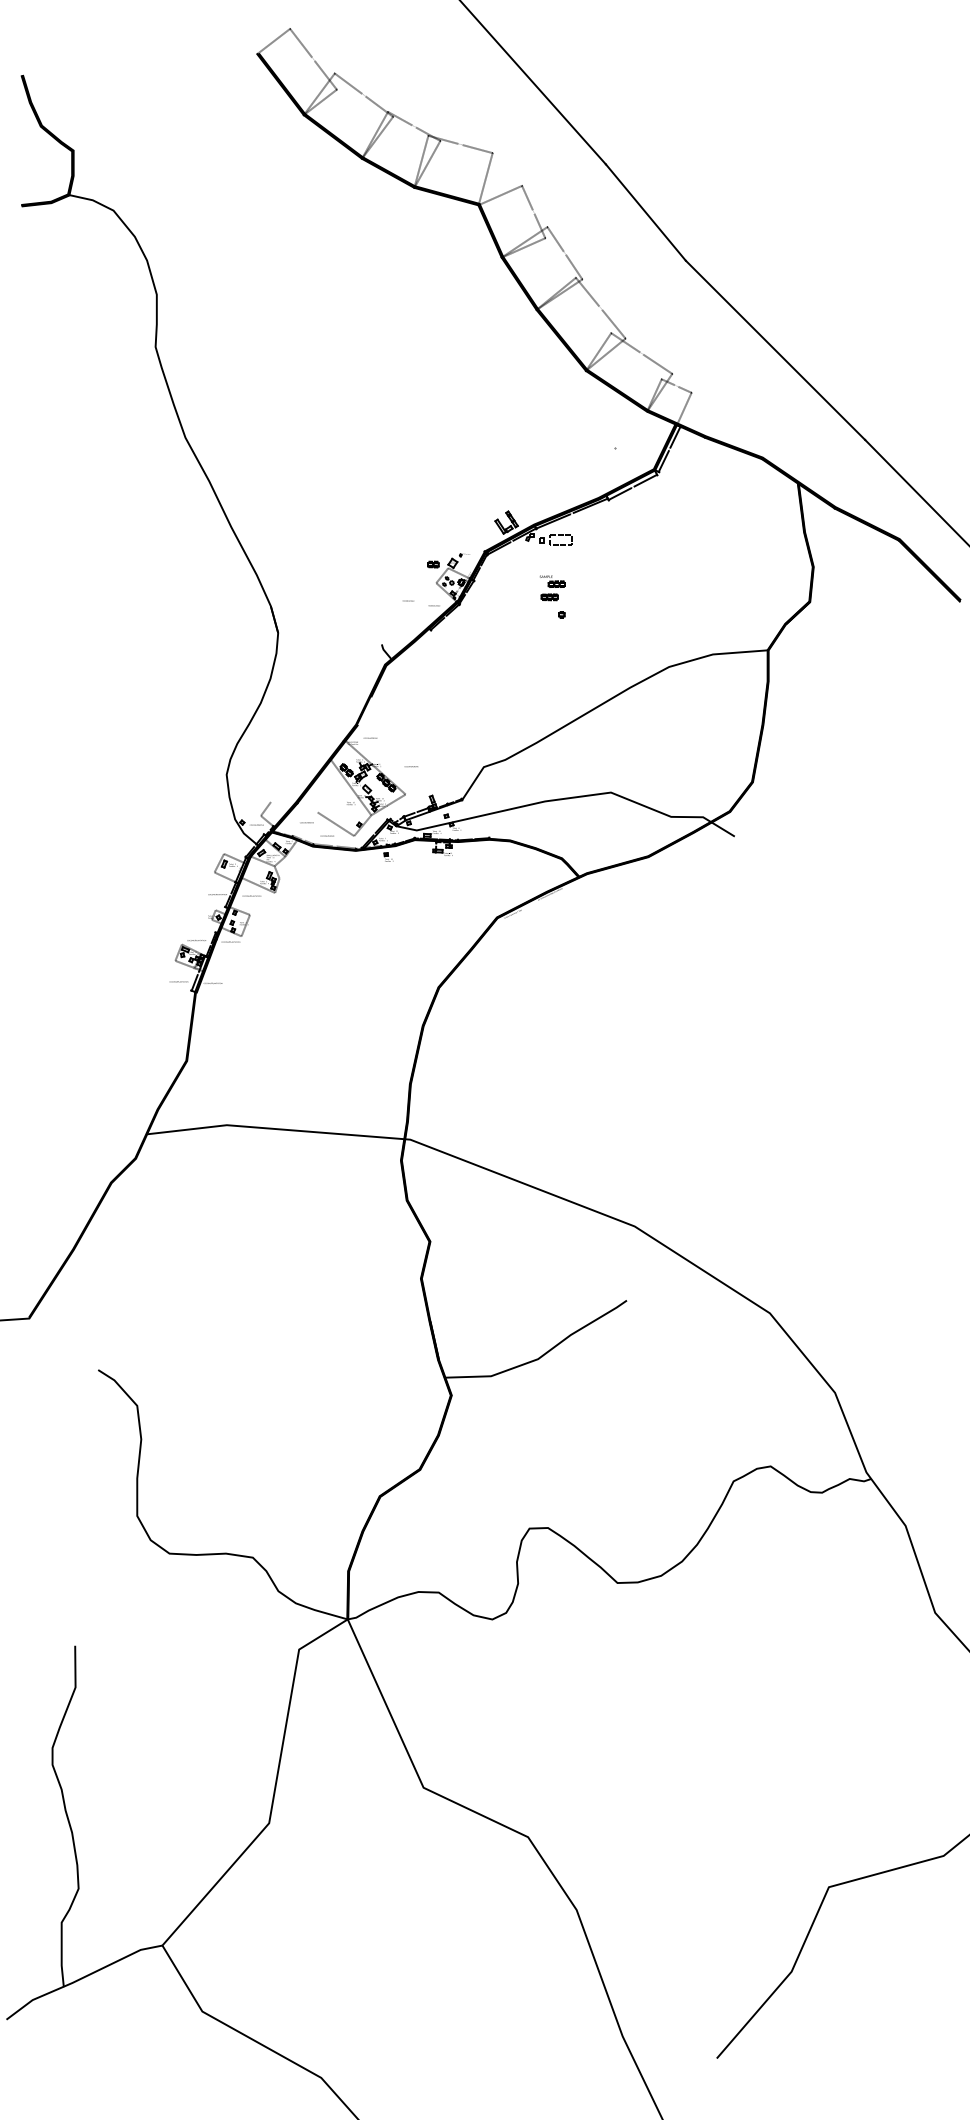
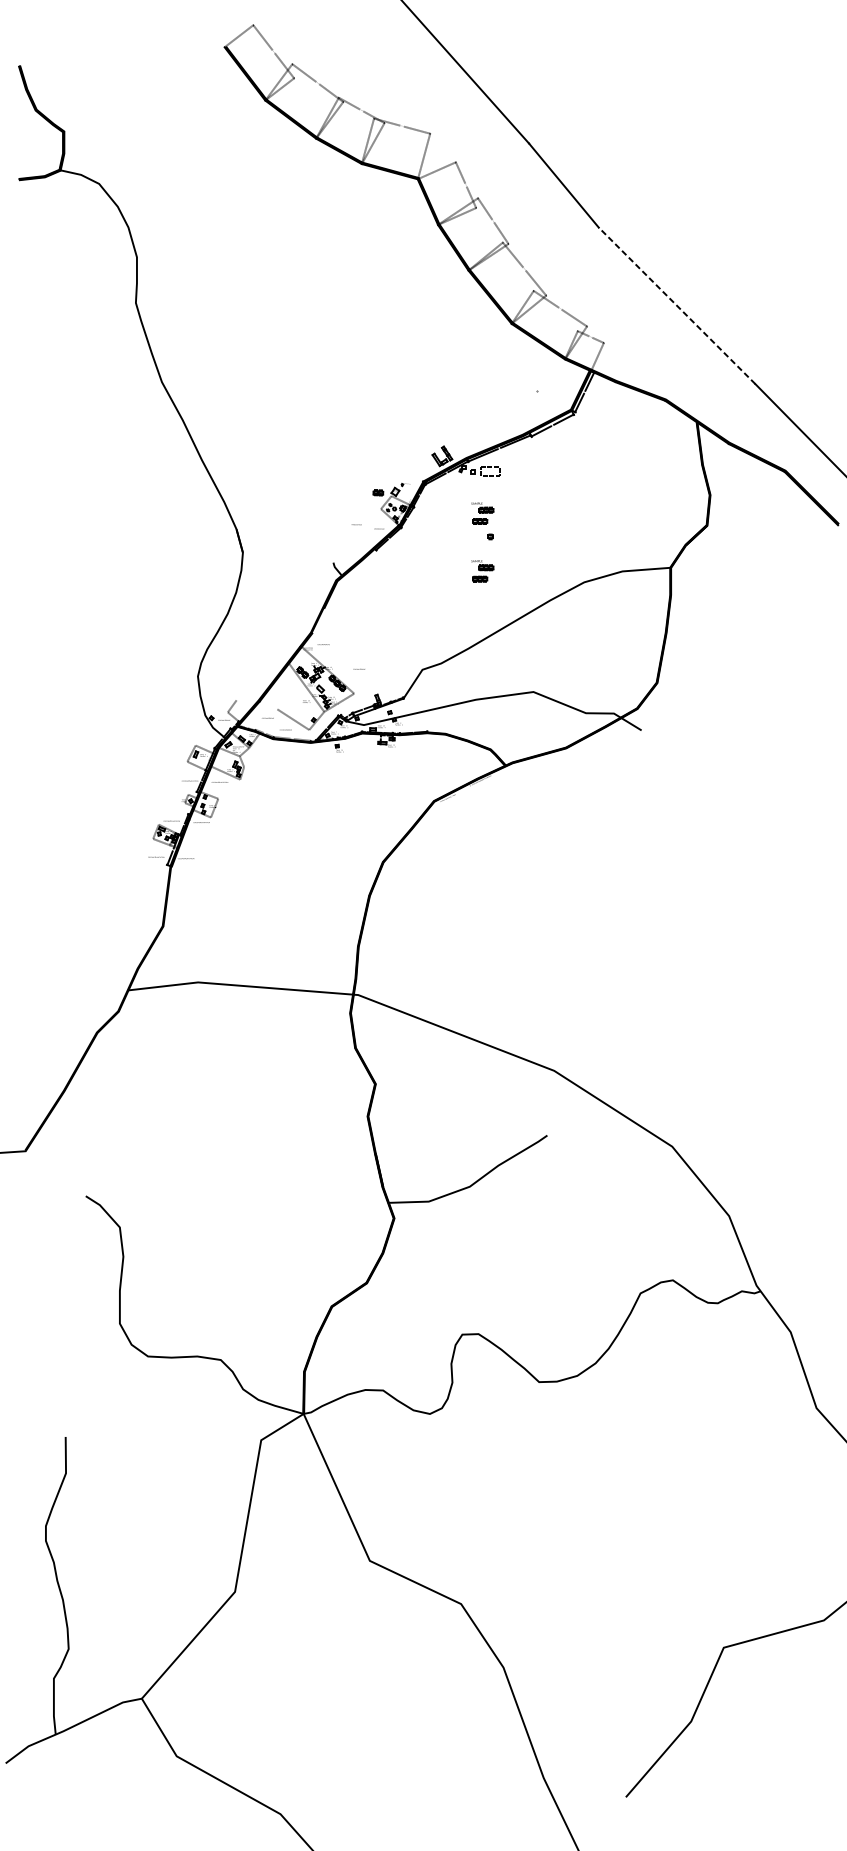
line: (775, 350) -> (677, 306), solid -> dashed
part: (552, 654) -> (482, 571), added

